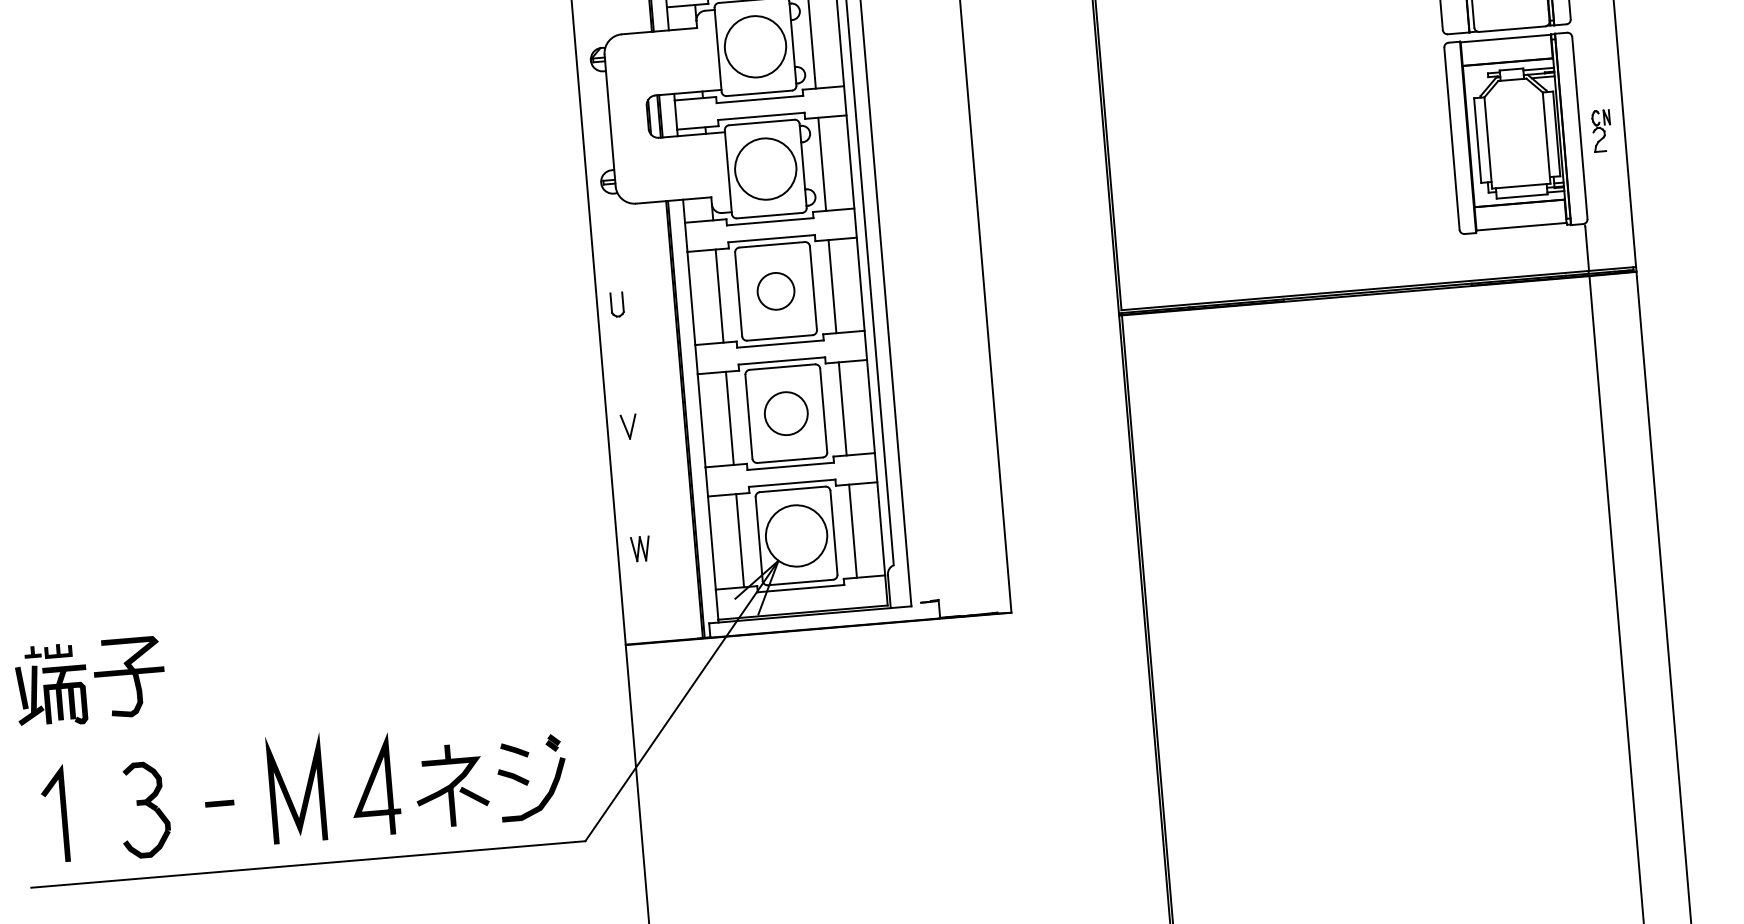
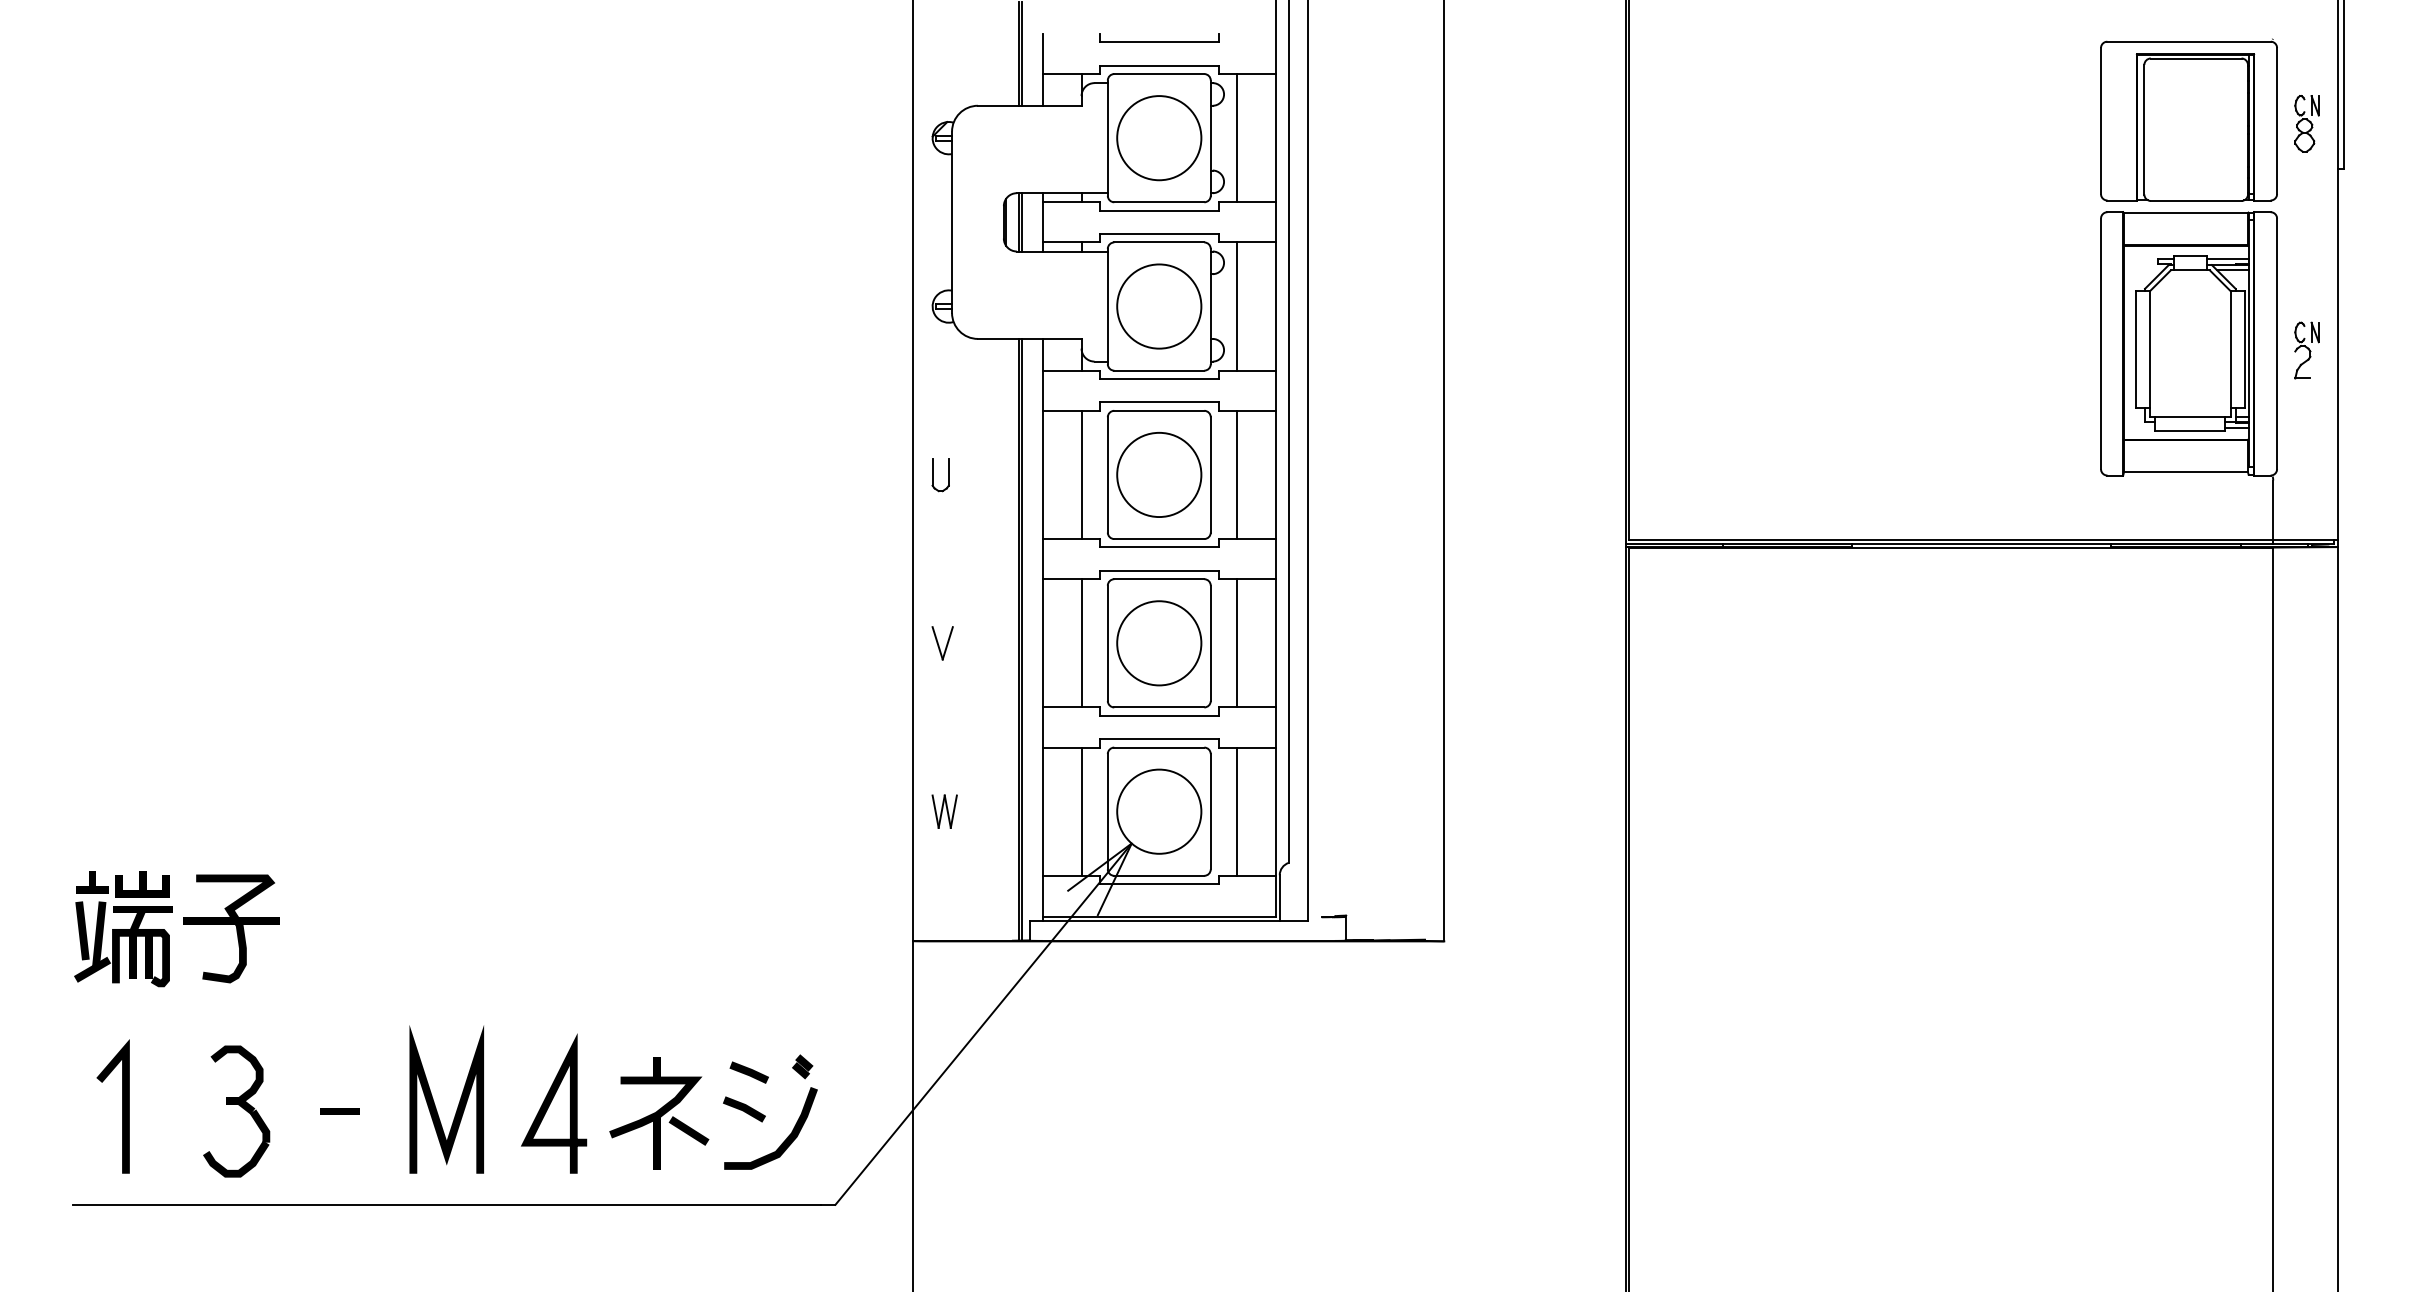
circle: (776, 291) -> (1159, 474), size x1.67
circle: (786, 413) -> (1159, 643), size x1.43
part: (48, 652) -> (122, 884), size x1.43

